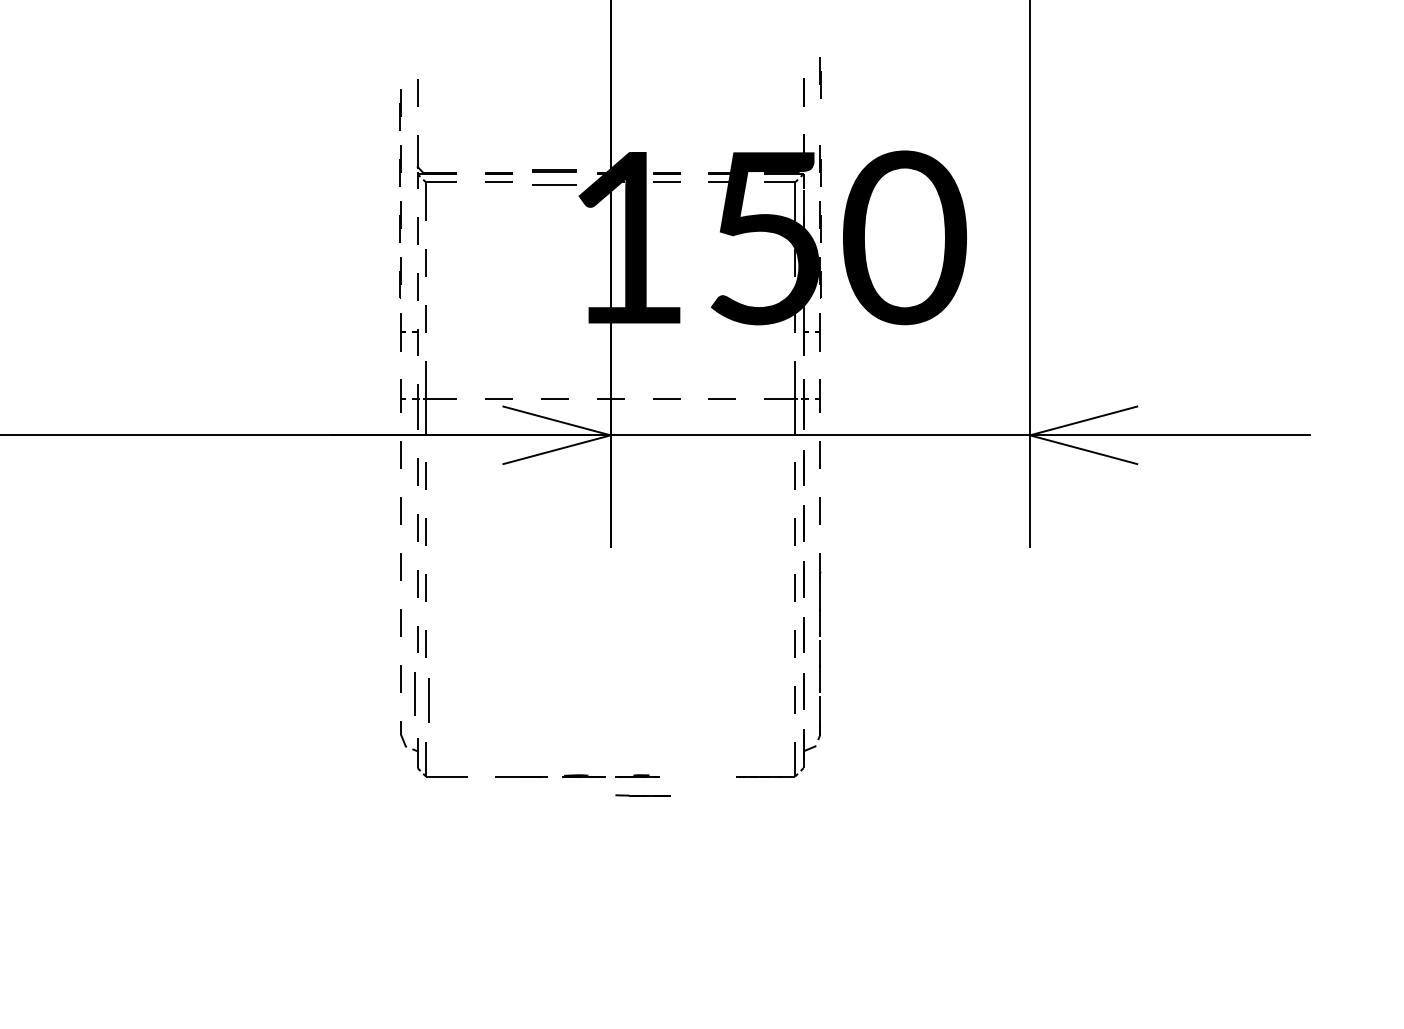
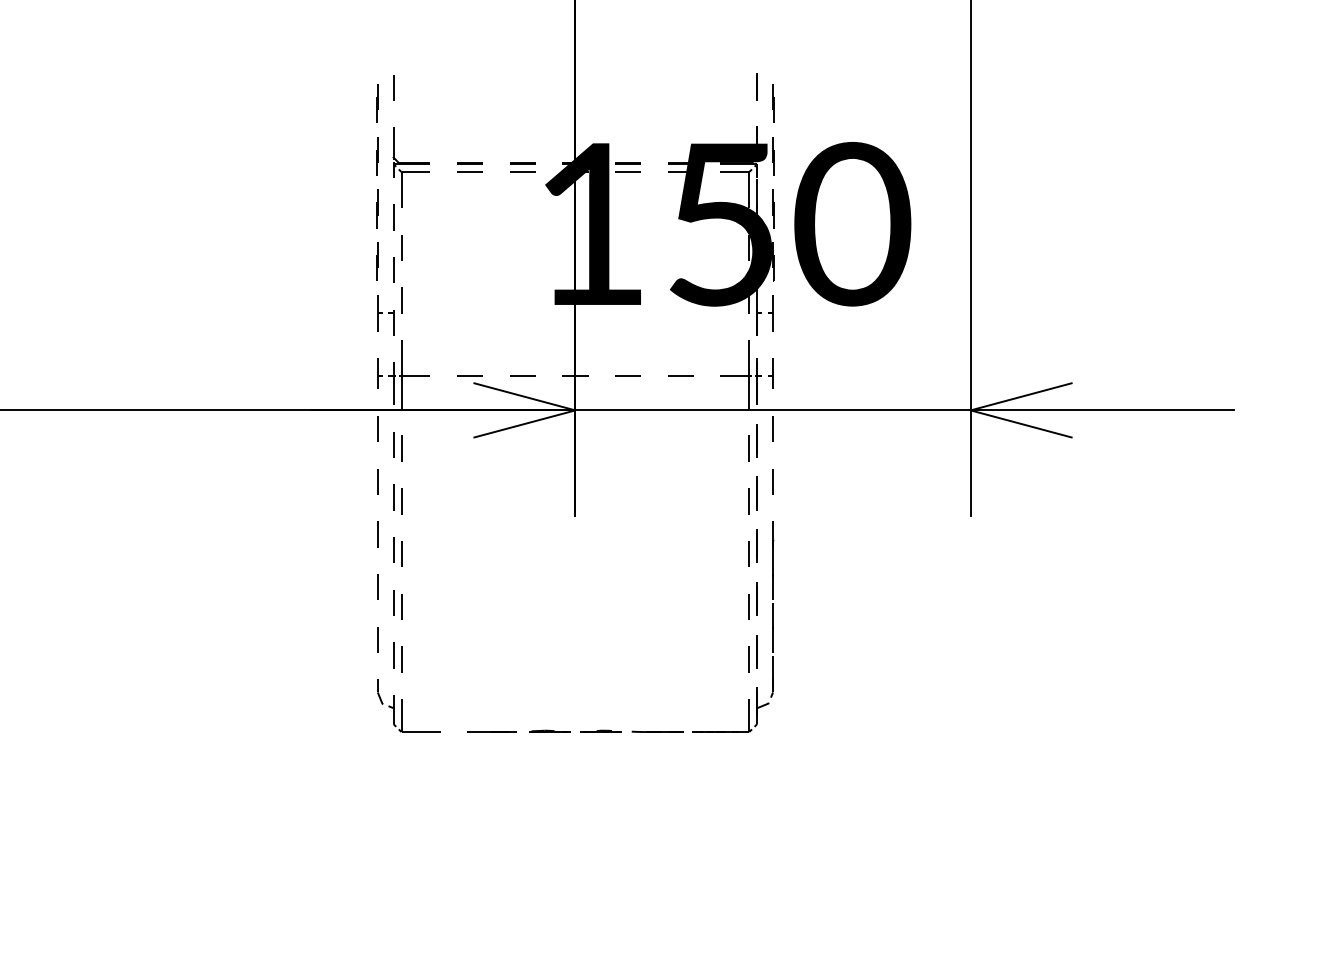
line: (820, 77) -> (773, 103), moved
part: (554, 177) -> (522, 167), size x0.62
part: (421, 697) -> (397, 657), size x0.62
line: (642, 795) -> (657, 731), moved

